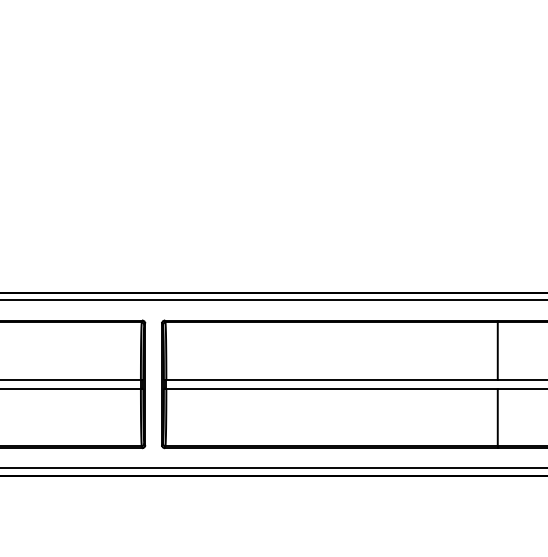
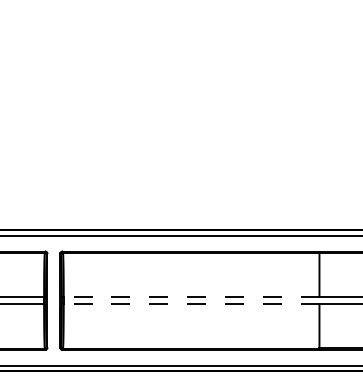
line: (332, 379) -> (191, 296), solid -> dashed
line: (332, 388) -> (191, 303), solid -> dashed

